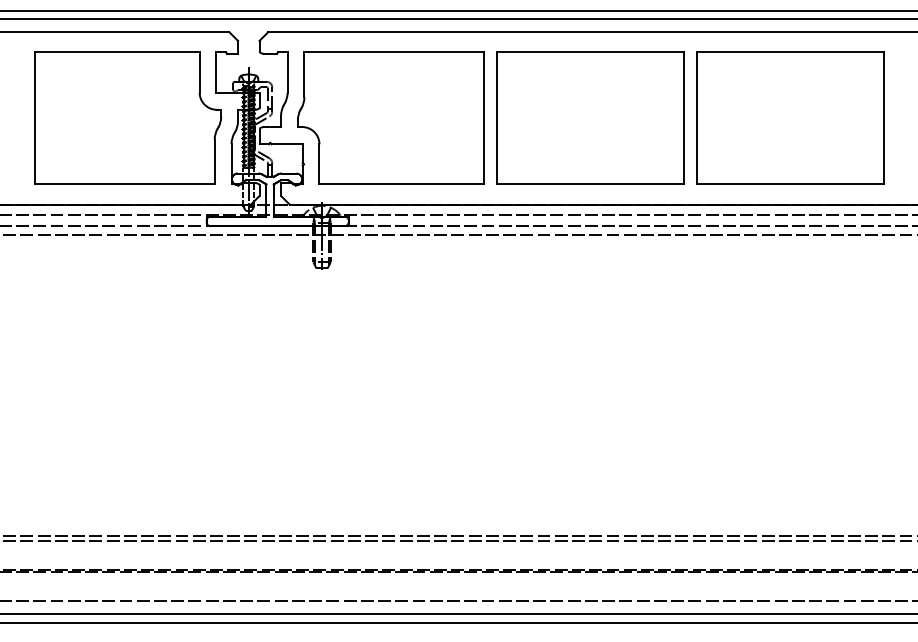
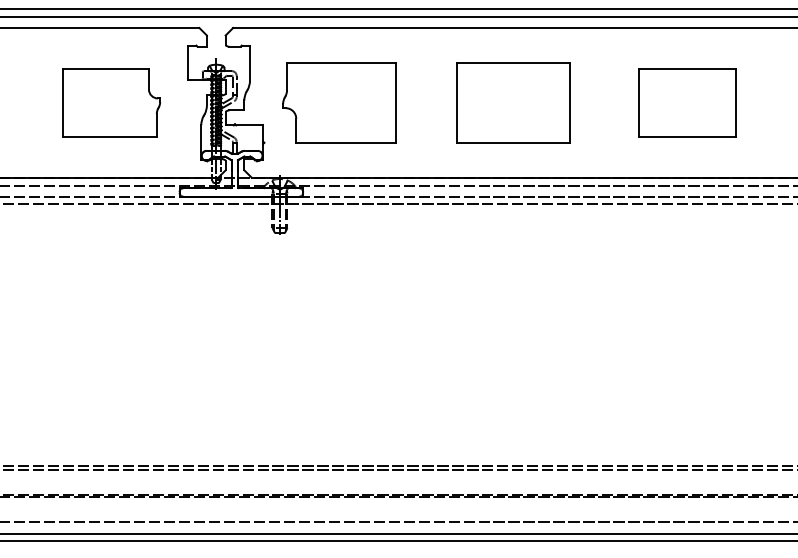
part: (128, 117) -> (111, 102), size x0.6
part: (390, 117) -> (339, 102), size x0.7
part: (589, 117) -> (512, 102), size x0.7
part: (789, 117) -> (686, 102), size x0.6

